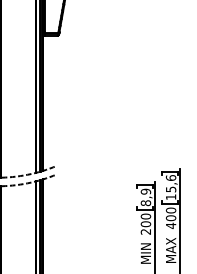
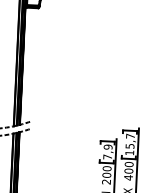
text: (170, 177) -> (130, 135), 15,6 -> 15,7
text: (145, 203) -> (107, 157), 8,9 -> 7,9

